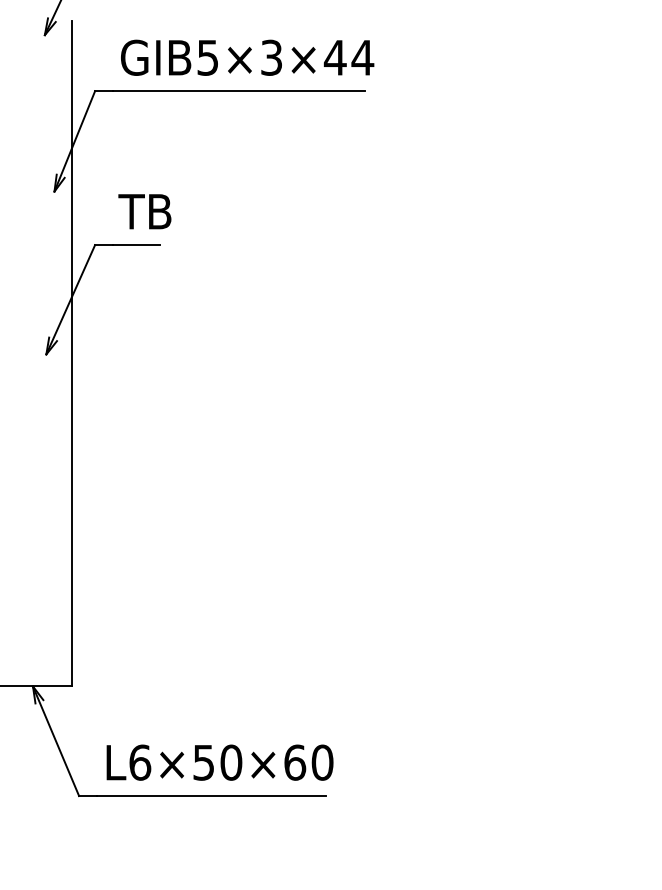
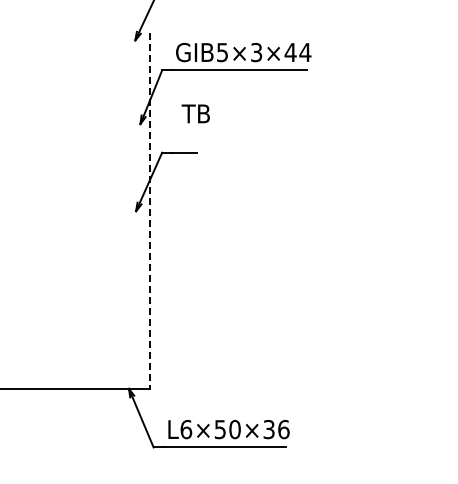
text: (144, 211) -> (195, 113), moved
line: (71, 353) -> (149, 210), solid -> dashed
text: (308, 762) -> (276, 429), L6×50×60 -> L6×50×36

